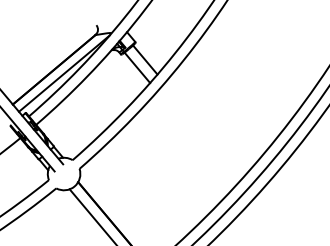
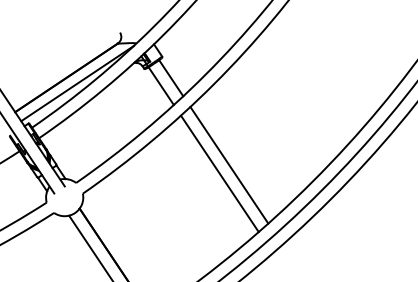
line: (204, 129) -> (229, 164), added
line: (196, 138) -> (219, 173), added

